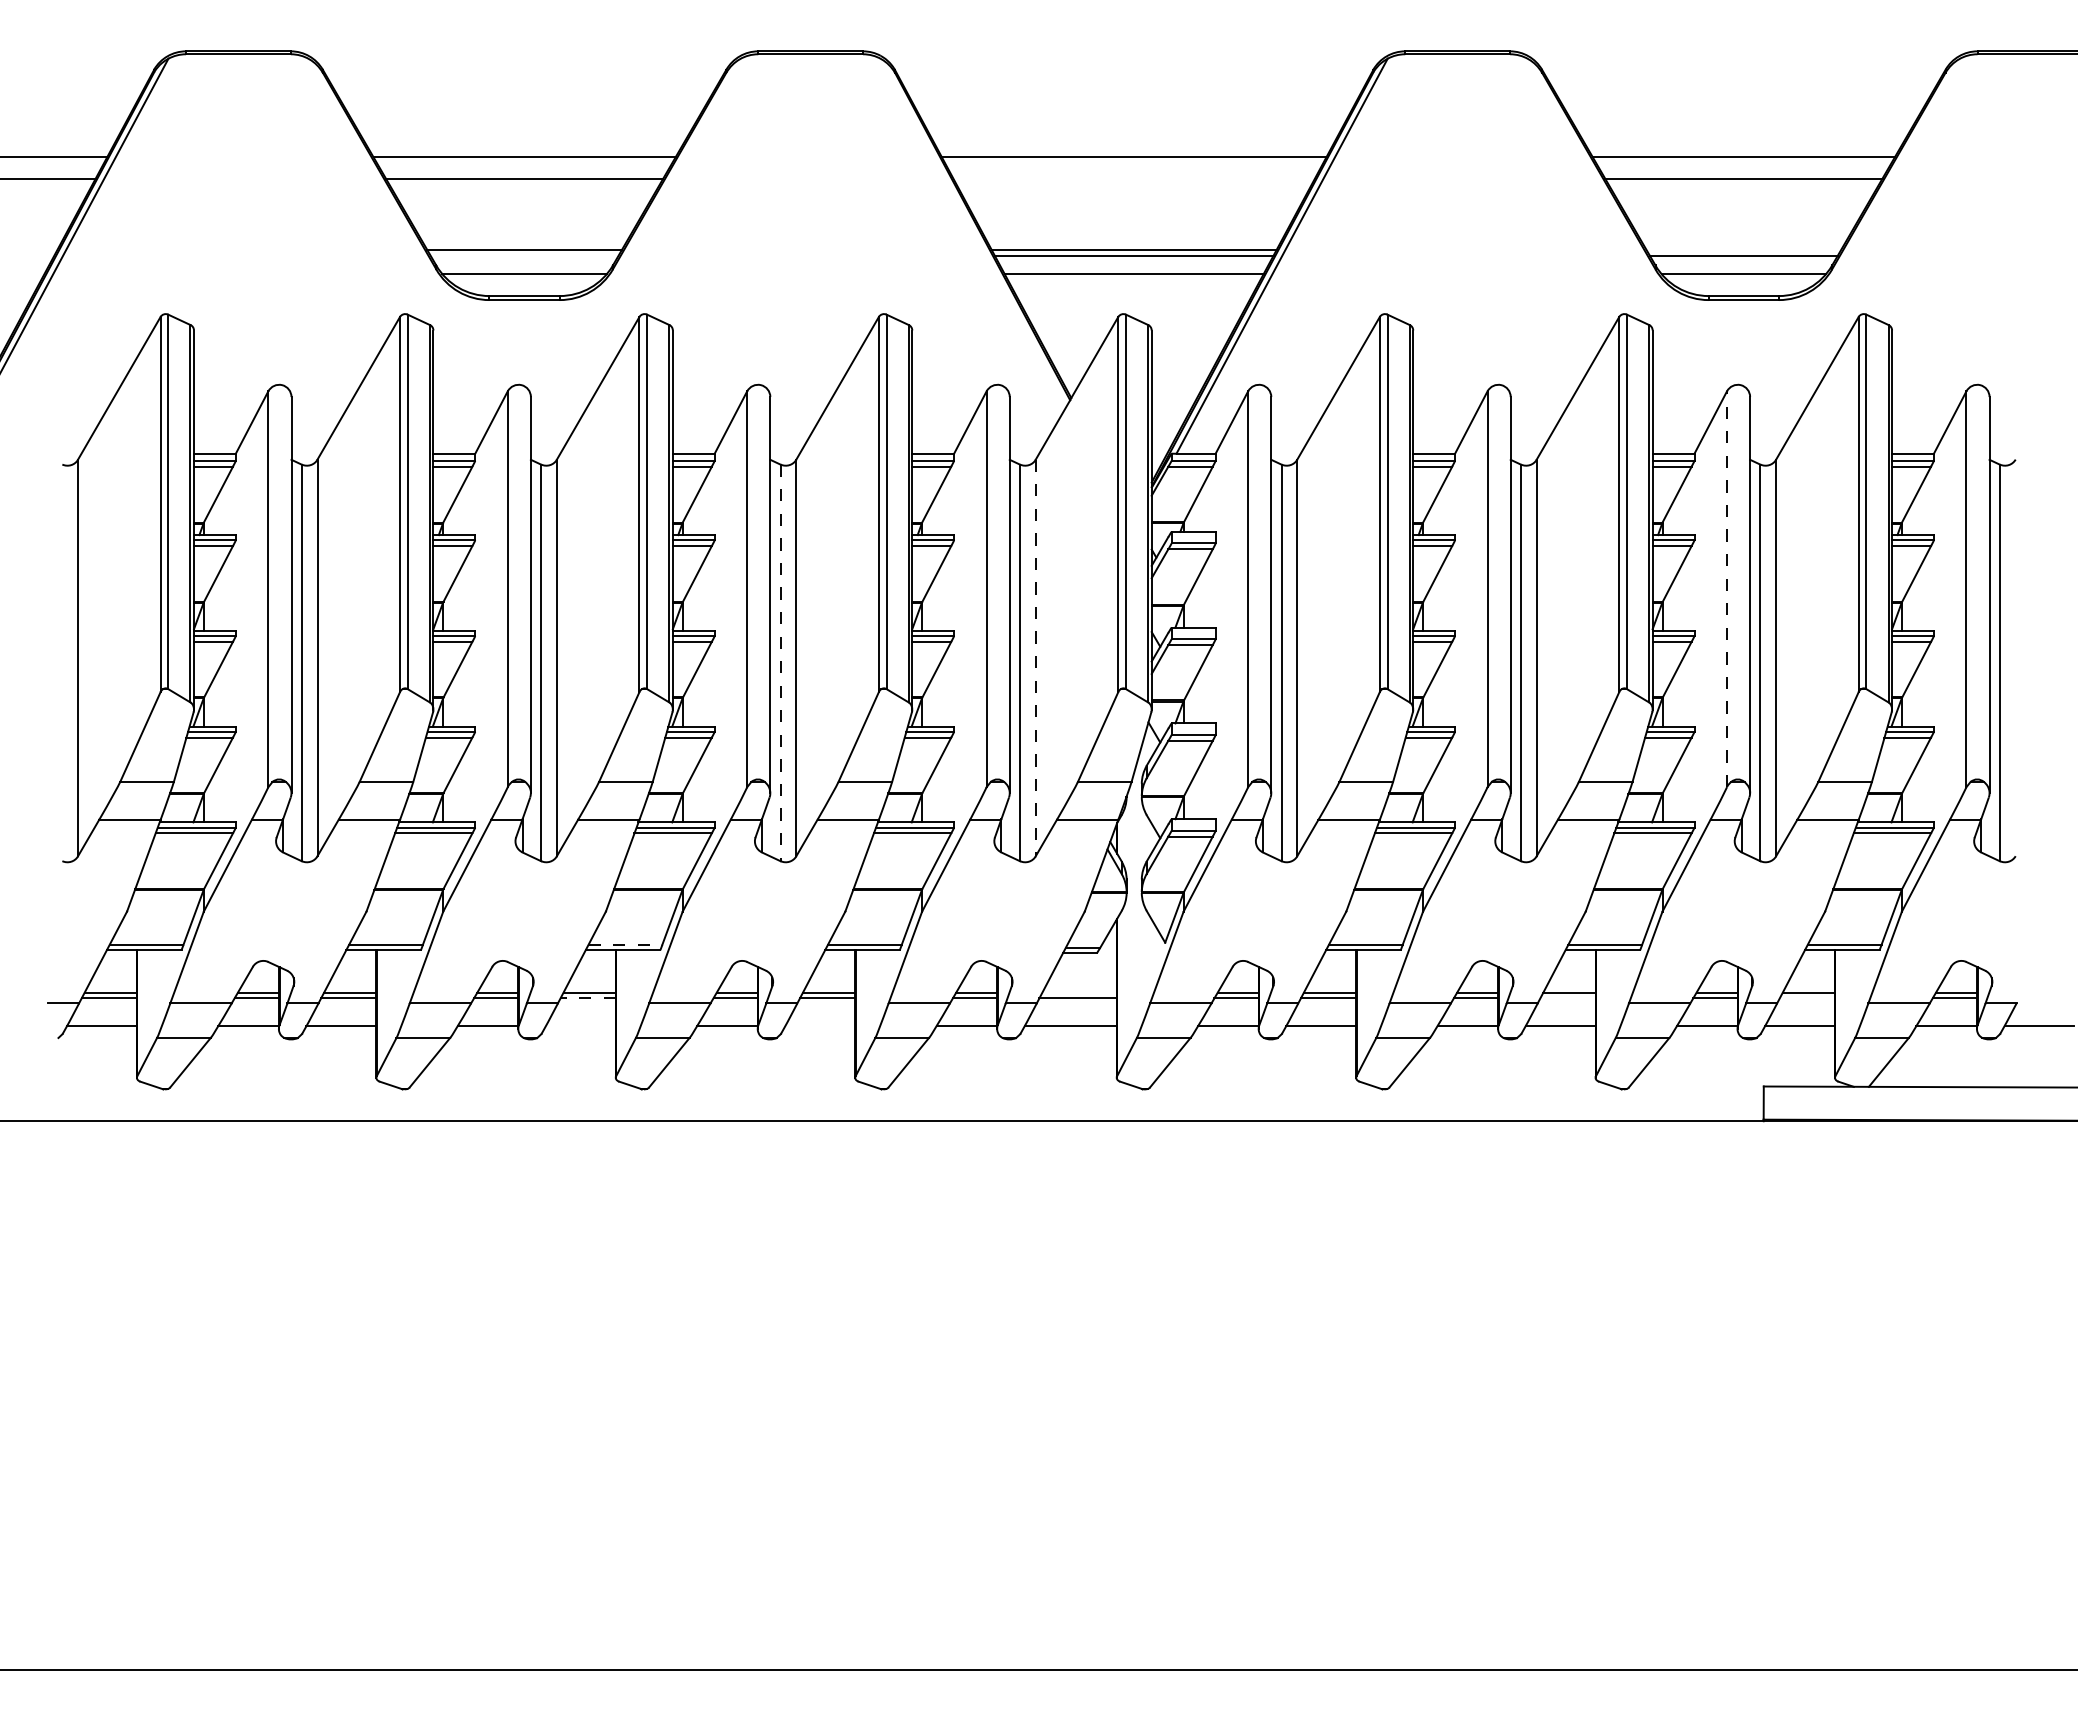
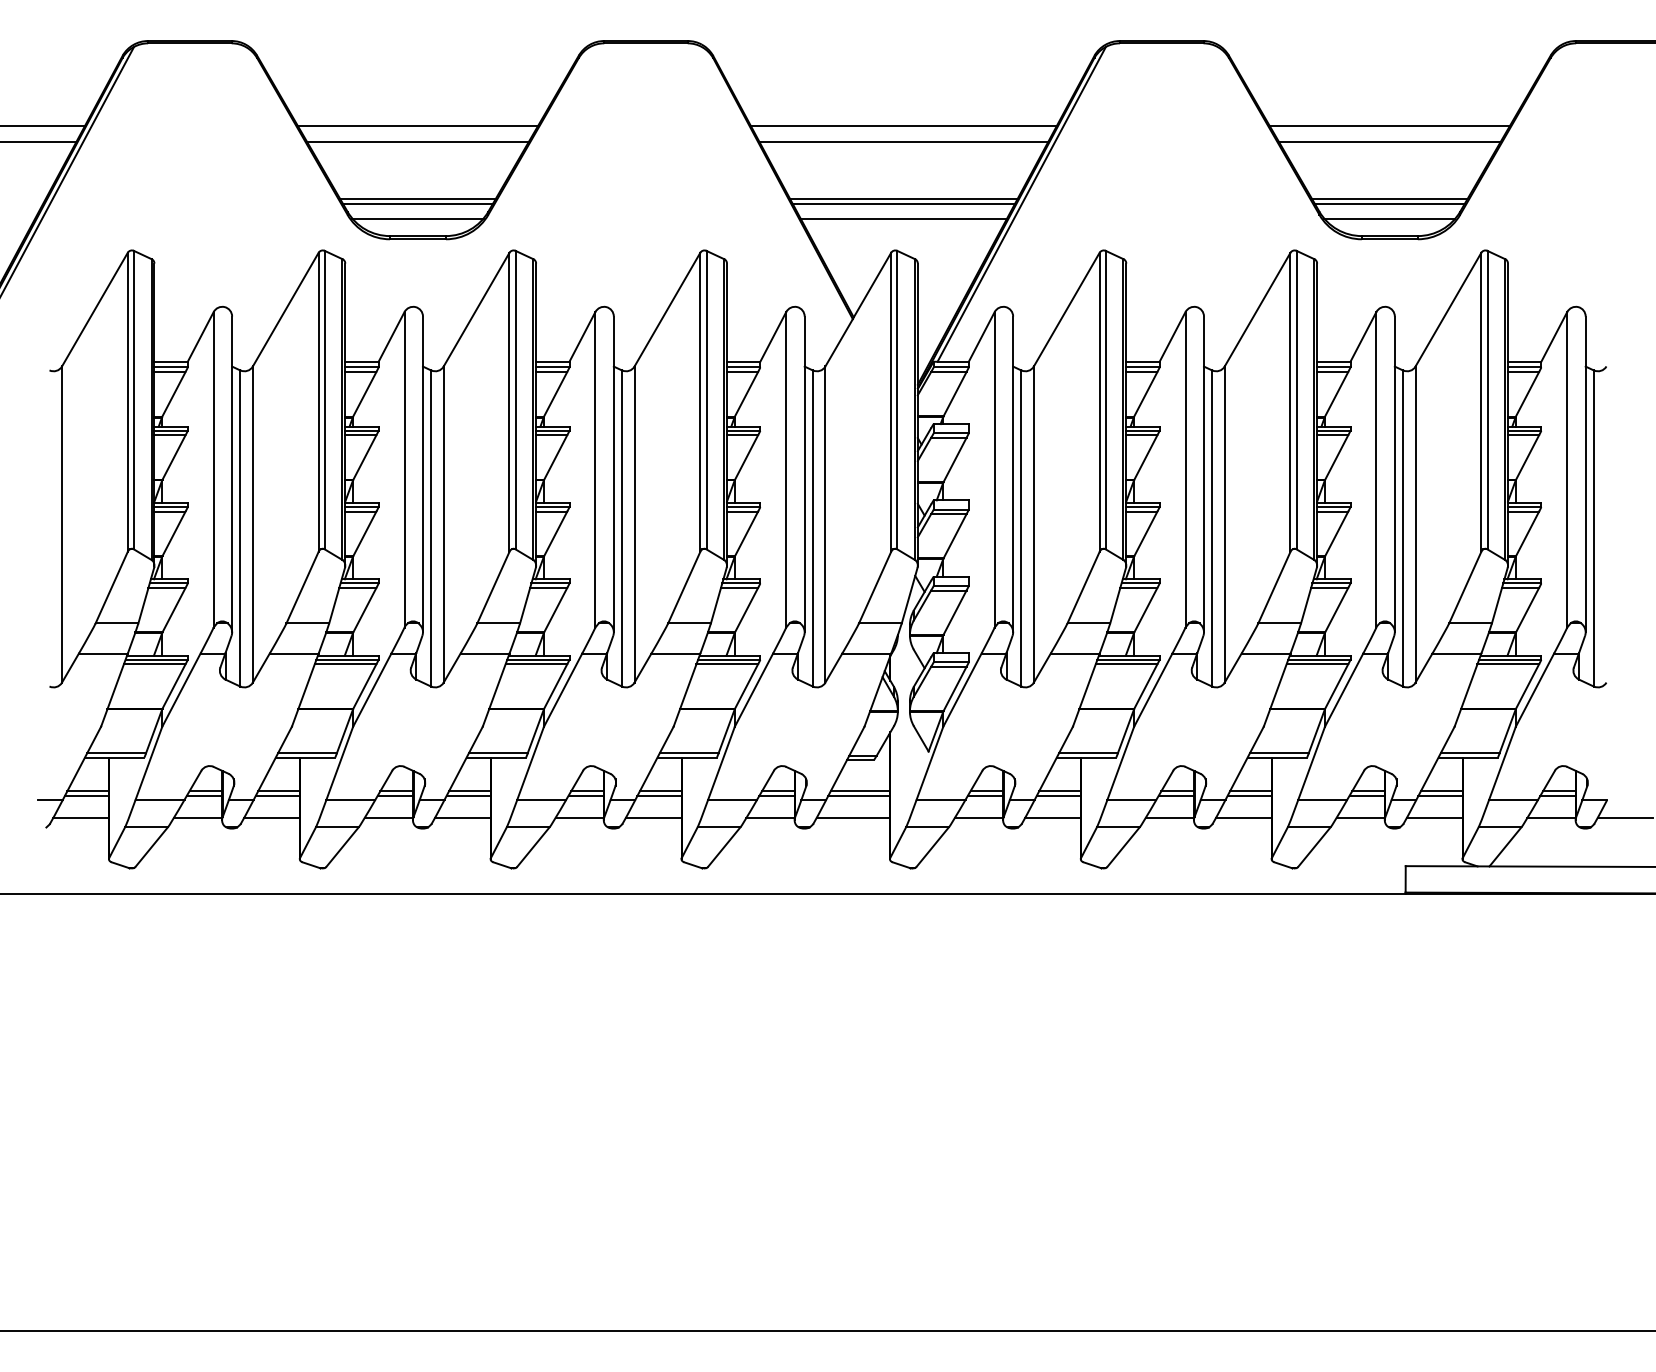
line: (1133, 178) -> (903, 142), added
line: (1743, 249) -> (1389, 198), added
line: (524, 255) -> (417, 203), added
line: (1726, 589) -> (1376, 469), dashed -> solid
line: (1035, 658) -> (825, 524), dashed -> solid
line: (780, 663) -> (621, 528), dashed -> solid
line: (625, 944) -> (498, 752), dashed -> solid
line: (1079, 992) -> (860, 791), added
line: (588, 998) -> (468, 795), dashed -> solid
line: (1567, 998) -> (1249, 795), added
line: (1807, 998) -> (1440, 795), added
line: (580, 1026) -> (462, 818), added
line: (820, 1026) -> (653, 818), added

